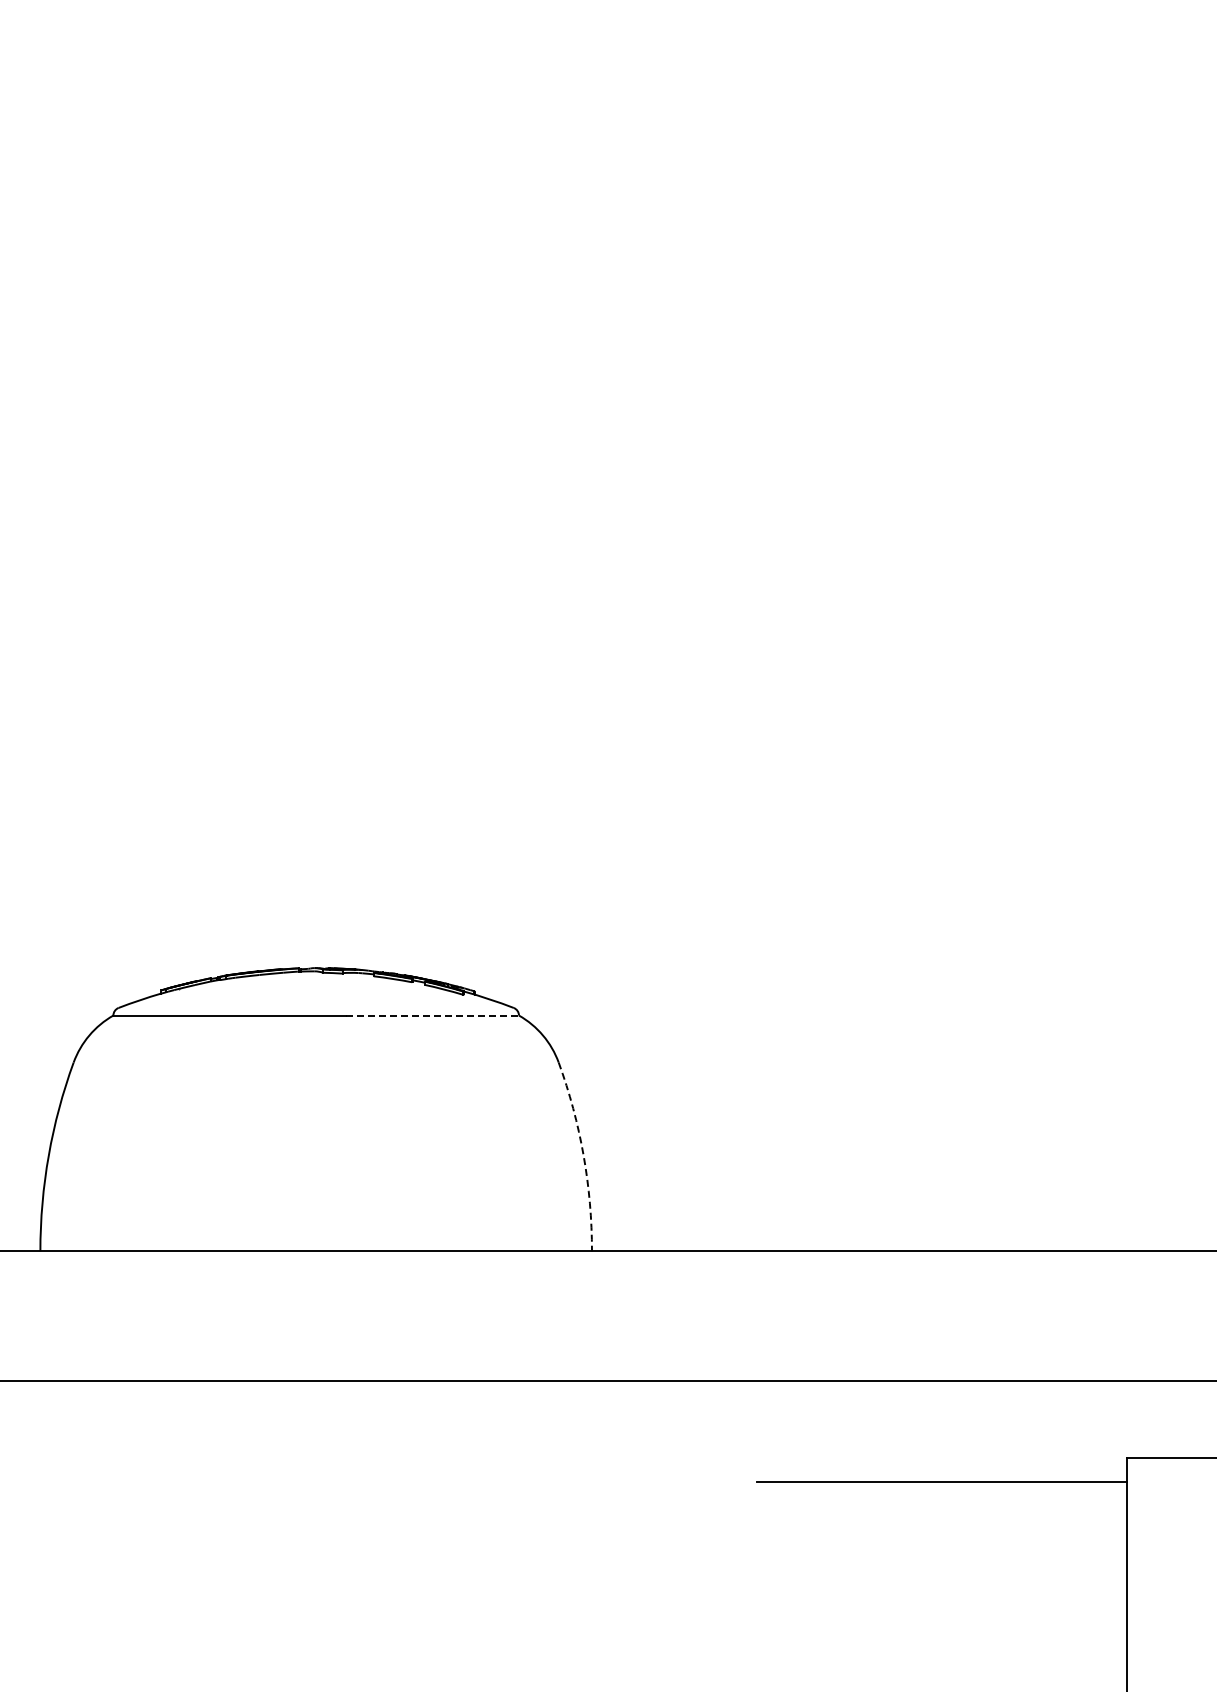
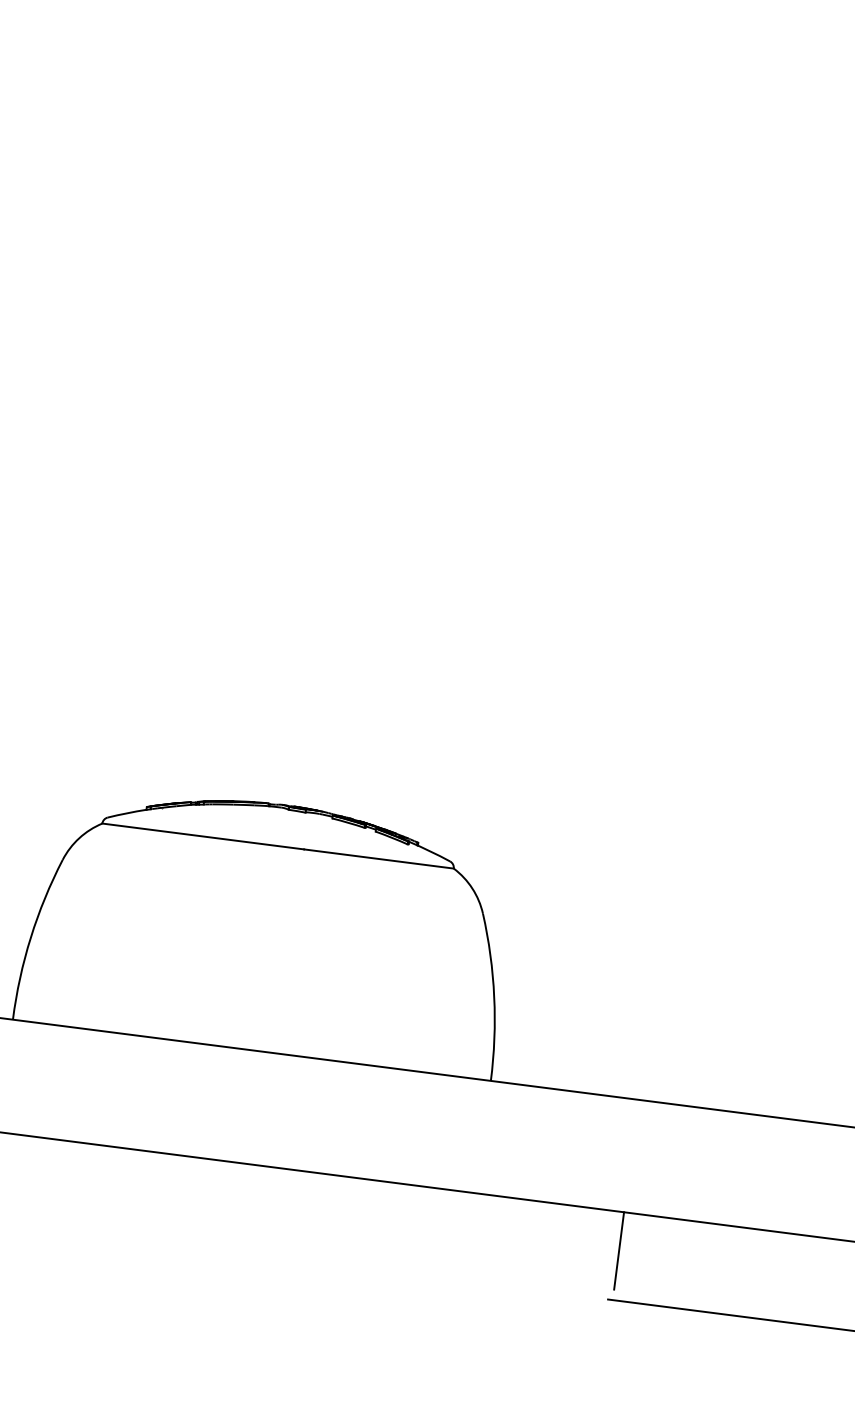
line: (433, 1015) -> (379, 859), dashed -> solid
arc: (583, 1155) -> (494, 997), dashed -> solid
line: (762, 1425) -> (619, 1250), added

